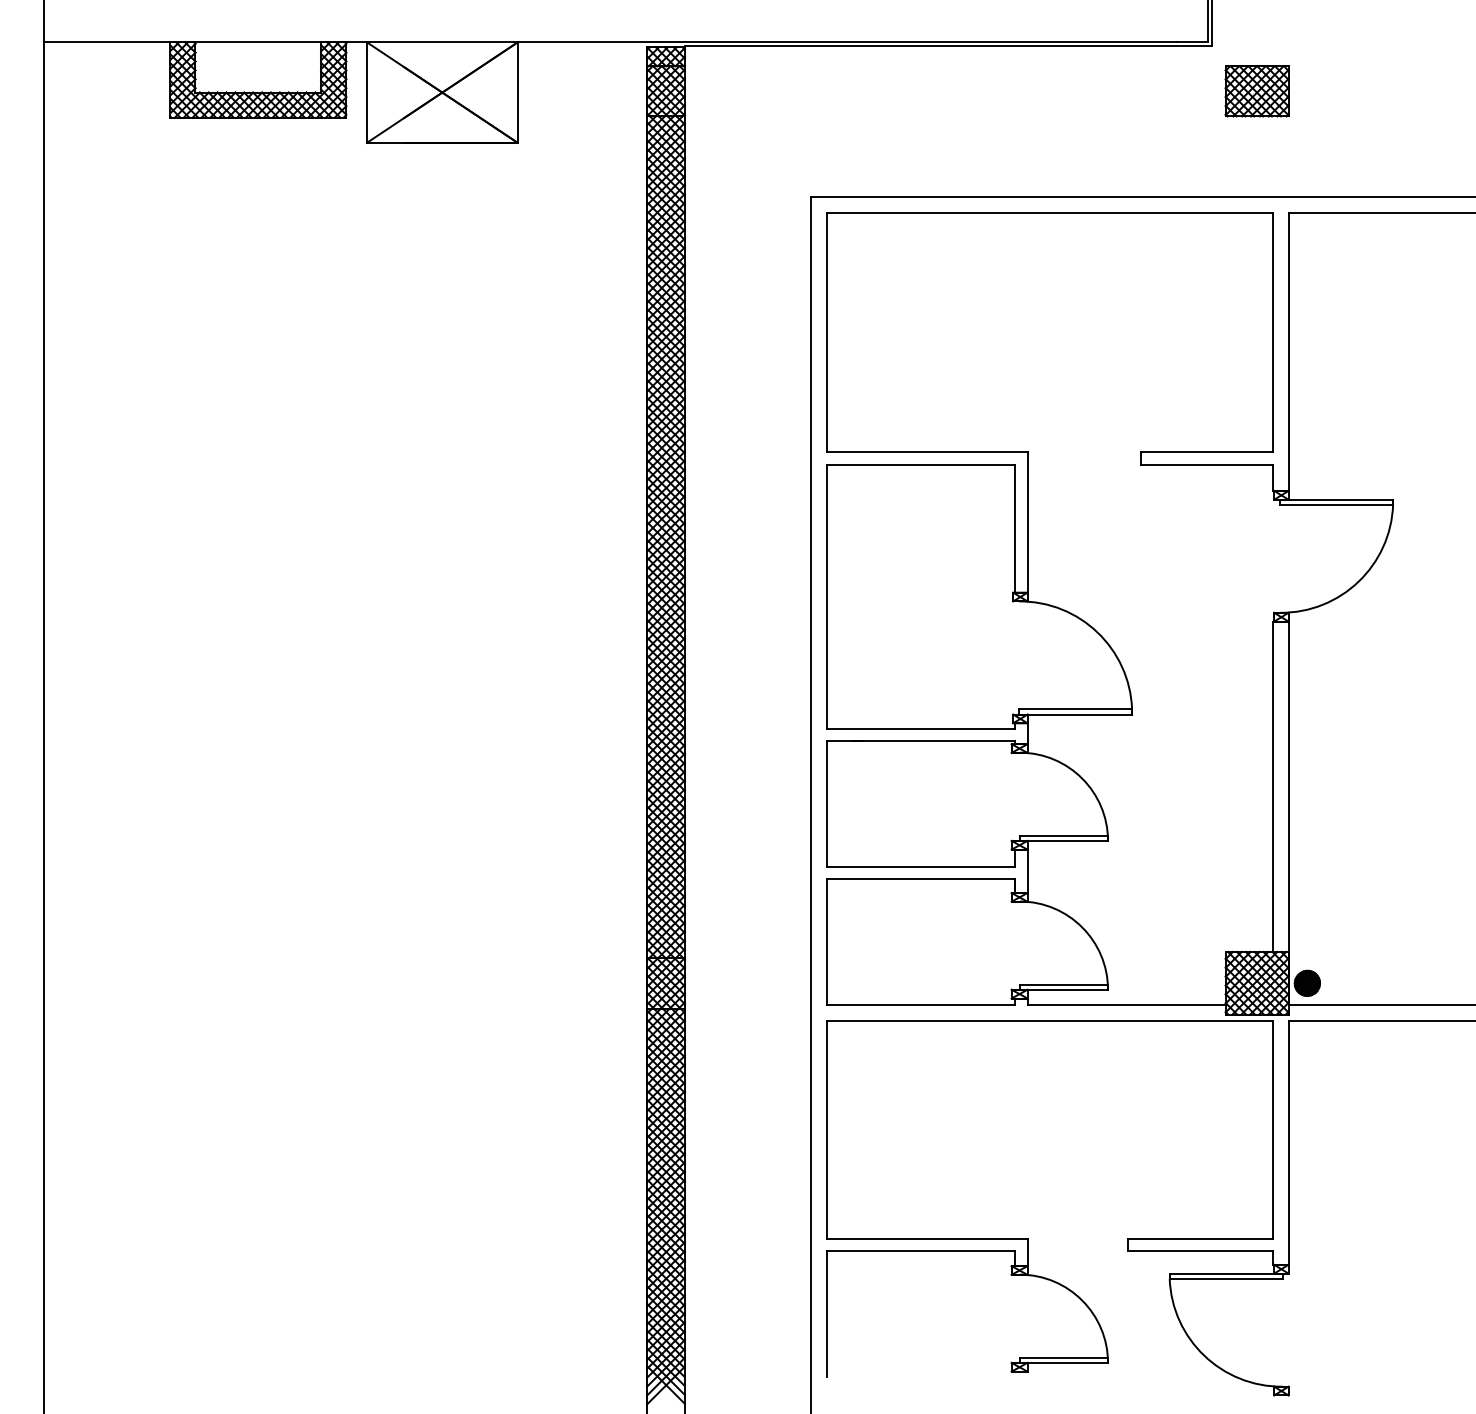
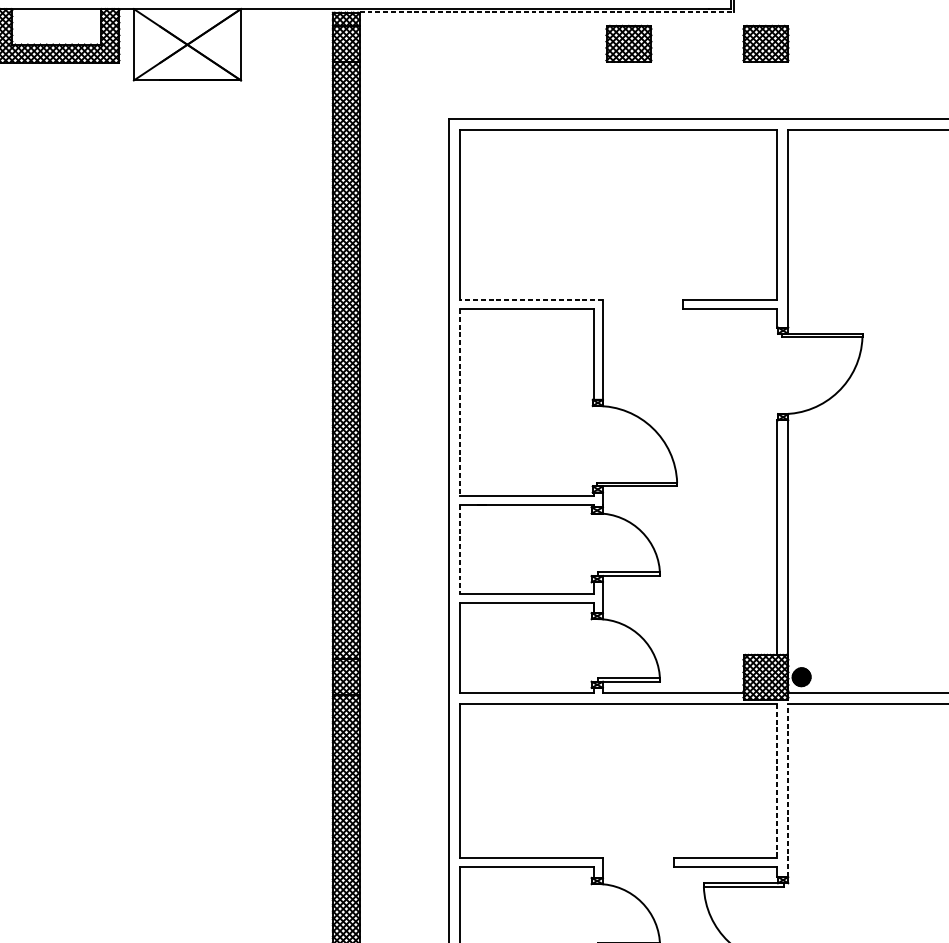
line: (948, 46) -> (546, 12), solid -> dashed
part: (1063, 91) -> (628, 43), added
line: (927, 452) -> (531, 300), solid -> dashed
line: (826, 596) -> (460, 402), solid -> dashed
line: (826, 803) -> (460, 549), solid -> dashed
line: (1272, 1129) -> (776, 780), solid -> dashed
line: (1288, 1142) -> (788, 790), solid -> dashed

